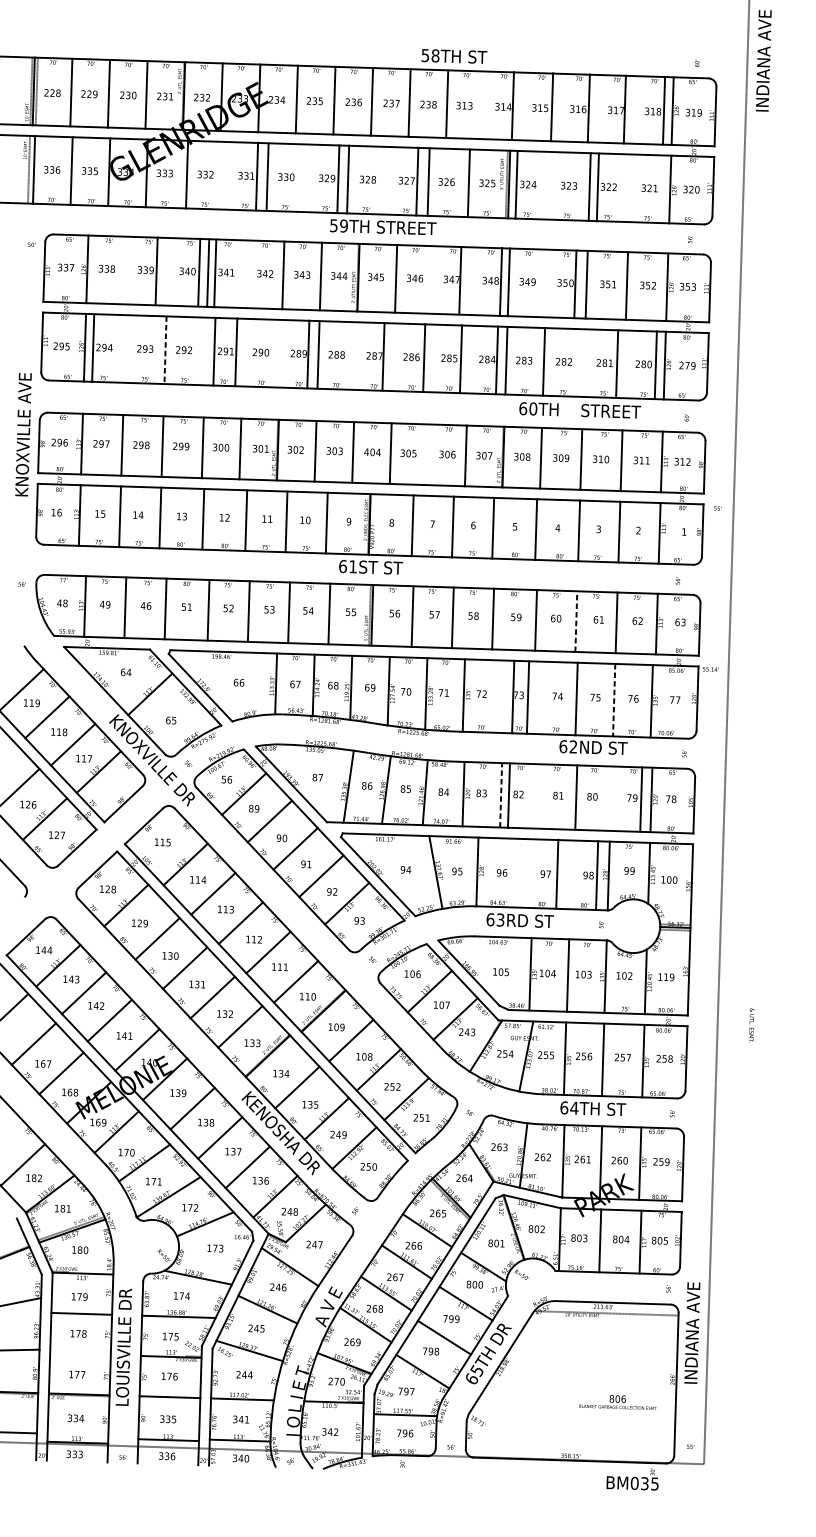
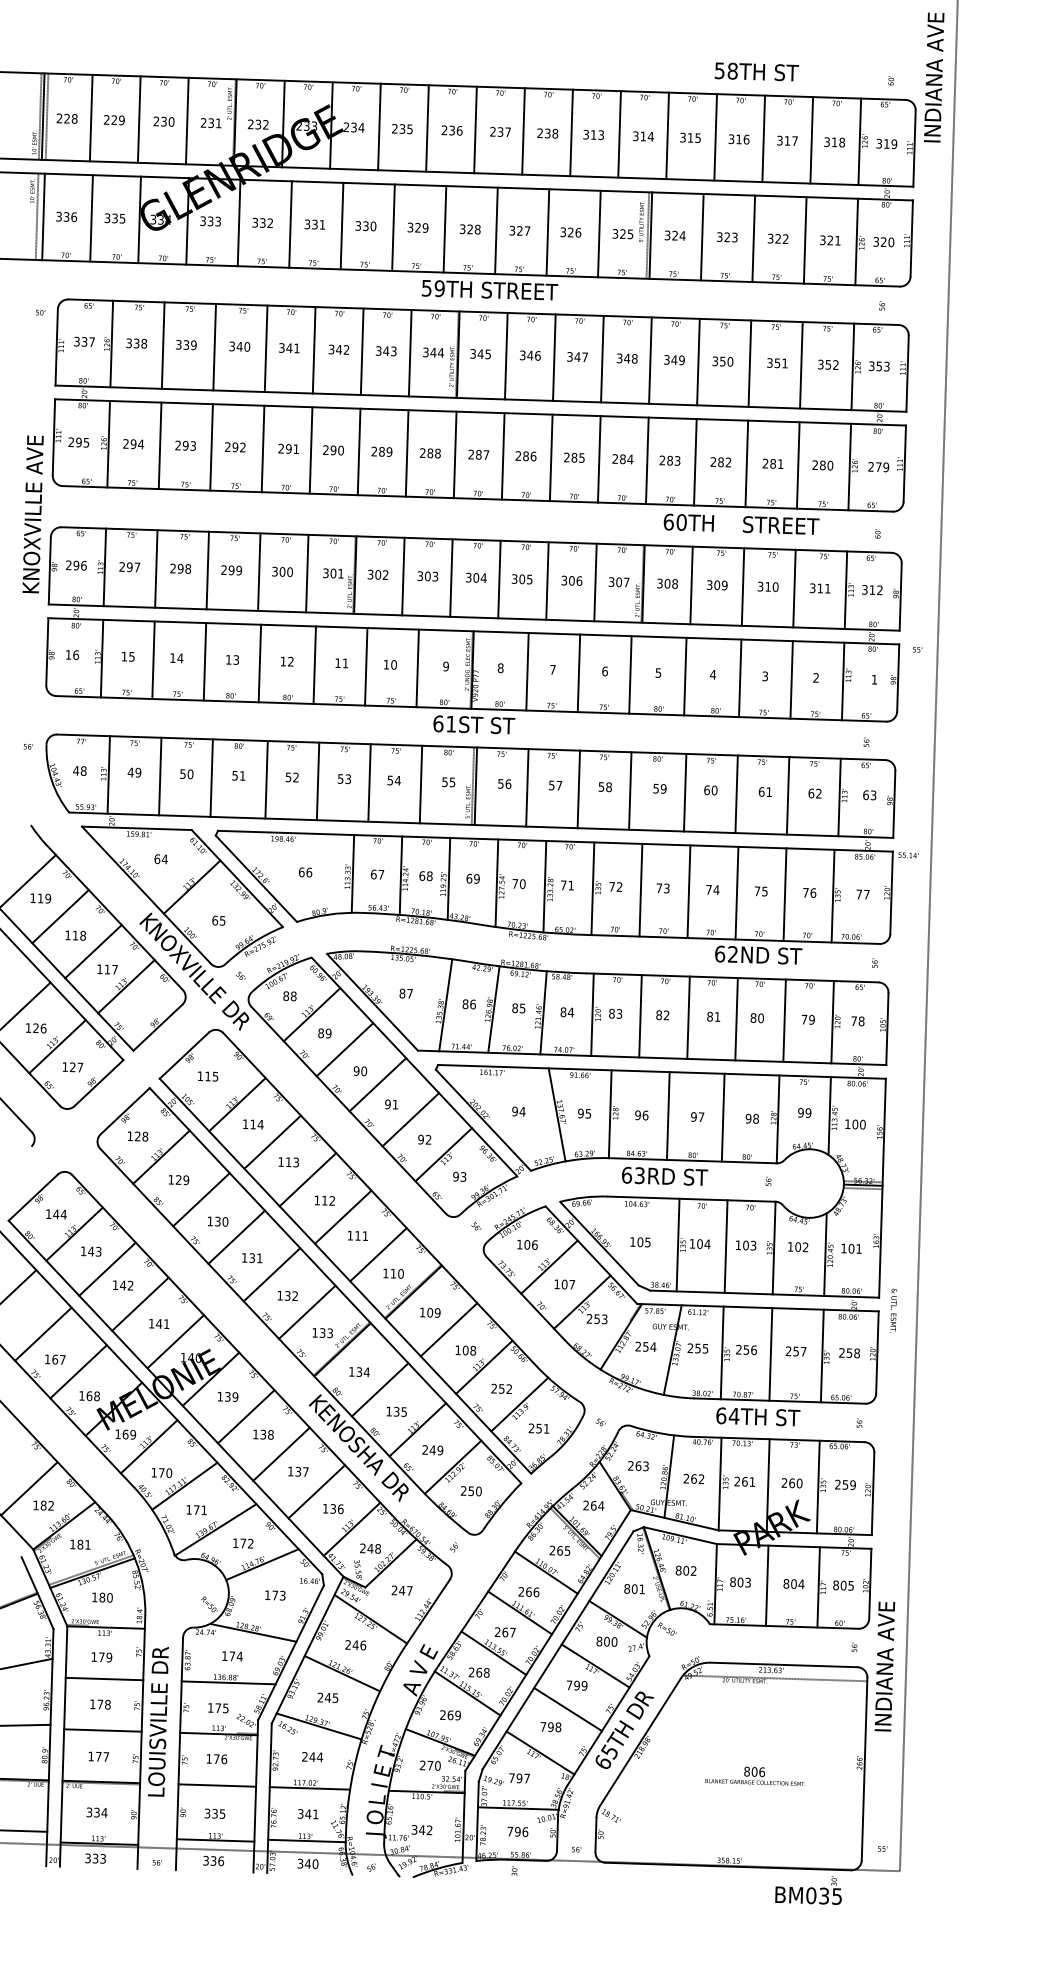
text: (454, 56) -> (756, 71), moved
text: (763, 60) -> (934, 77), moved
line: (512, 106) -> (619, 134), moved
line: (551, 106) -> (667, 135), moved
line: (588, 108) -> (715, 137), moved
line: (624, 109) -> (763, 138), moved
line: (663, 110) -> (811, 140), moved
line: (256, 176) -> (290, 224), moved
line: (338, 178) -> (393, 227), moved
line: (417, 181) -> (496, 230), moved
line: (515, 185) -> (701, 237), moved
line: (597, 187) -> (804, 240), moved
line: (156, 271) -> (162, 345), moved
line: (199, 272) -> (214, 346), moved
line: (214, 273) -> (313, 350), moved
line: (460, 280) -> (554, 357), moved
line: (501, 281) -> (602, 358), moved
line: (575, 283) -> (698, 361), moved
line: (92, 347) -> (159, 445), moved
line: (165, 350) -> (211, 447), dashed -> solid
line: (213, 351) -> (310, 450), moved
line: (235, 351) -> (262, 448), moved
line: (307, 354) -> (358, 451), moved
line: (382, 356) -> (454, 454), moved
line: (423, 358) -> (502, 456), moved
line: (460, 358) -> (550, 457), moved
line: (496, 360) -> (598, 459), moved
line: (616, 363) -> (746, 463), moved
line: (655, 365) -> (797, 465), moved
text: (23, 434) -> (32, 514), moved
text: (366, 452) -> (468, 577), 404 -> 304
line: (428, 454) -> (547, 580), added
text: (145, 606) -> (186, 774), 46 -> 50
line: (576, 621) -> (736, 794), dashed -> solid
line: (512, 696) -> (688, 891), moved
line: (527, 696) -> (640, 889), moved
line: (614, 700) -> (785, 895), dashed -> solid
text: (226, 779) -> (289, 996), 56 -> 88
line: (501, 794) -> (640, 1015), dashed -> solid
line: (508, 795) -> (688, 1017), moved
line: (641, 799) -> (784, 1020), moved
line: (556, 873) -> (667, 1115), moved
line: (596, 875) -> (722, 1117), moved
text: (668, 977) -> (854, 1248), 119 -> 101
text: (751, 1025) -> (893, 1310), moved
text: (467, 1032) -> (597, 1319), 243 -> 253
text: (692, 1333) -> (884, 1666), moved
line: (80, 1354) -> (102, 1730), added
text: (618, 1401) -> (755, 1775), moved

